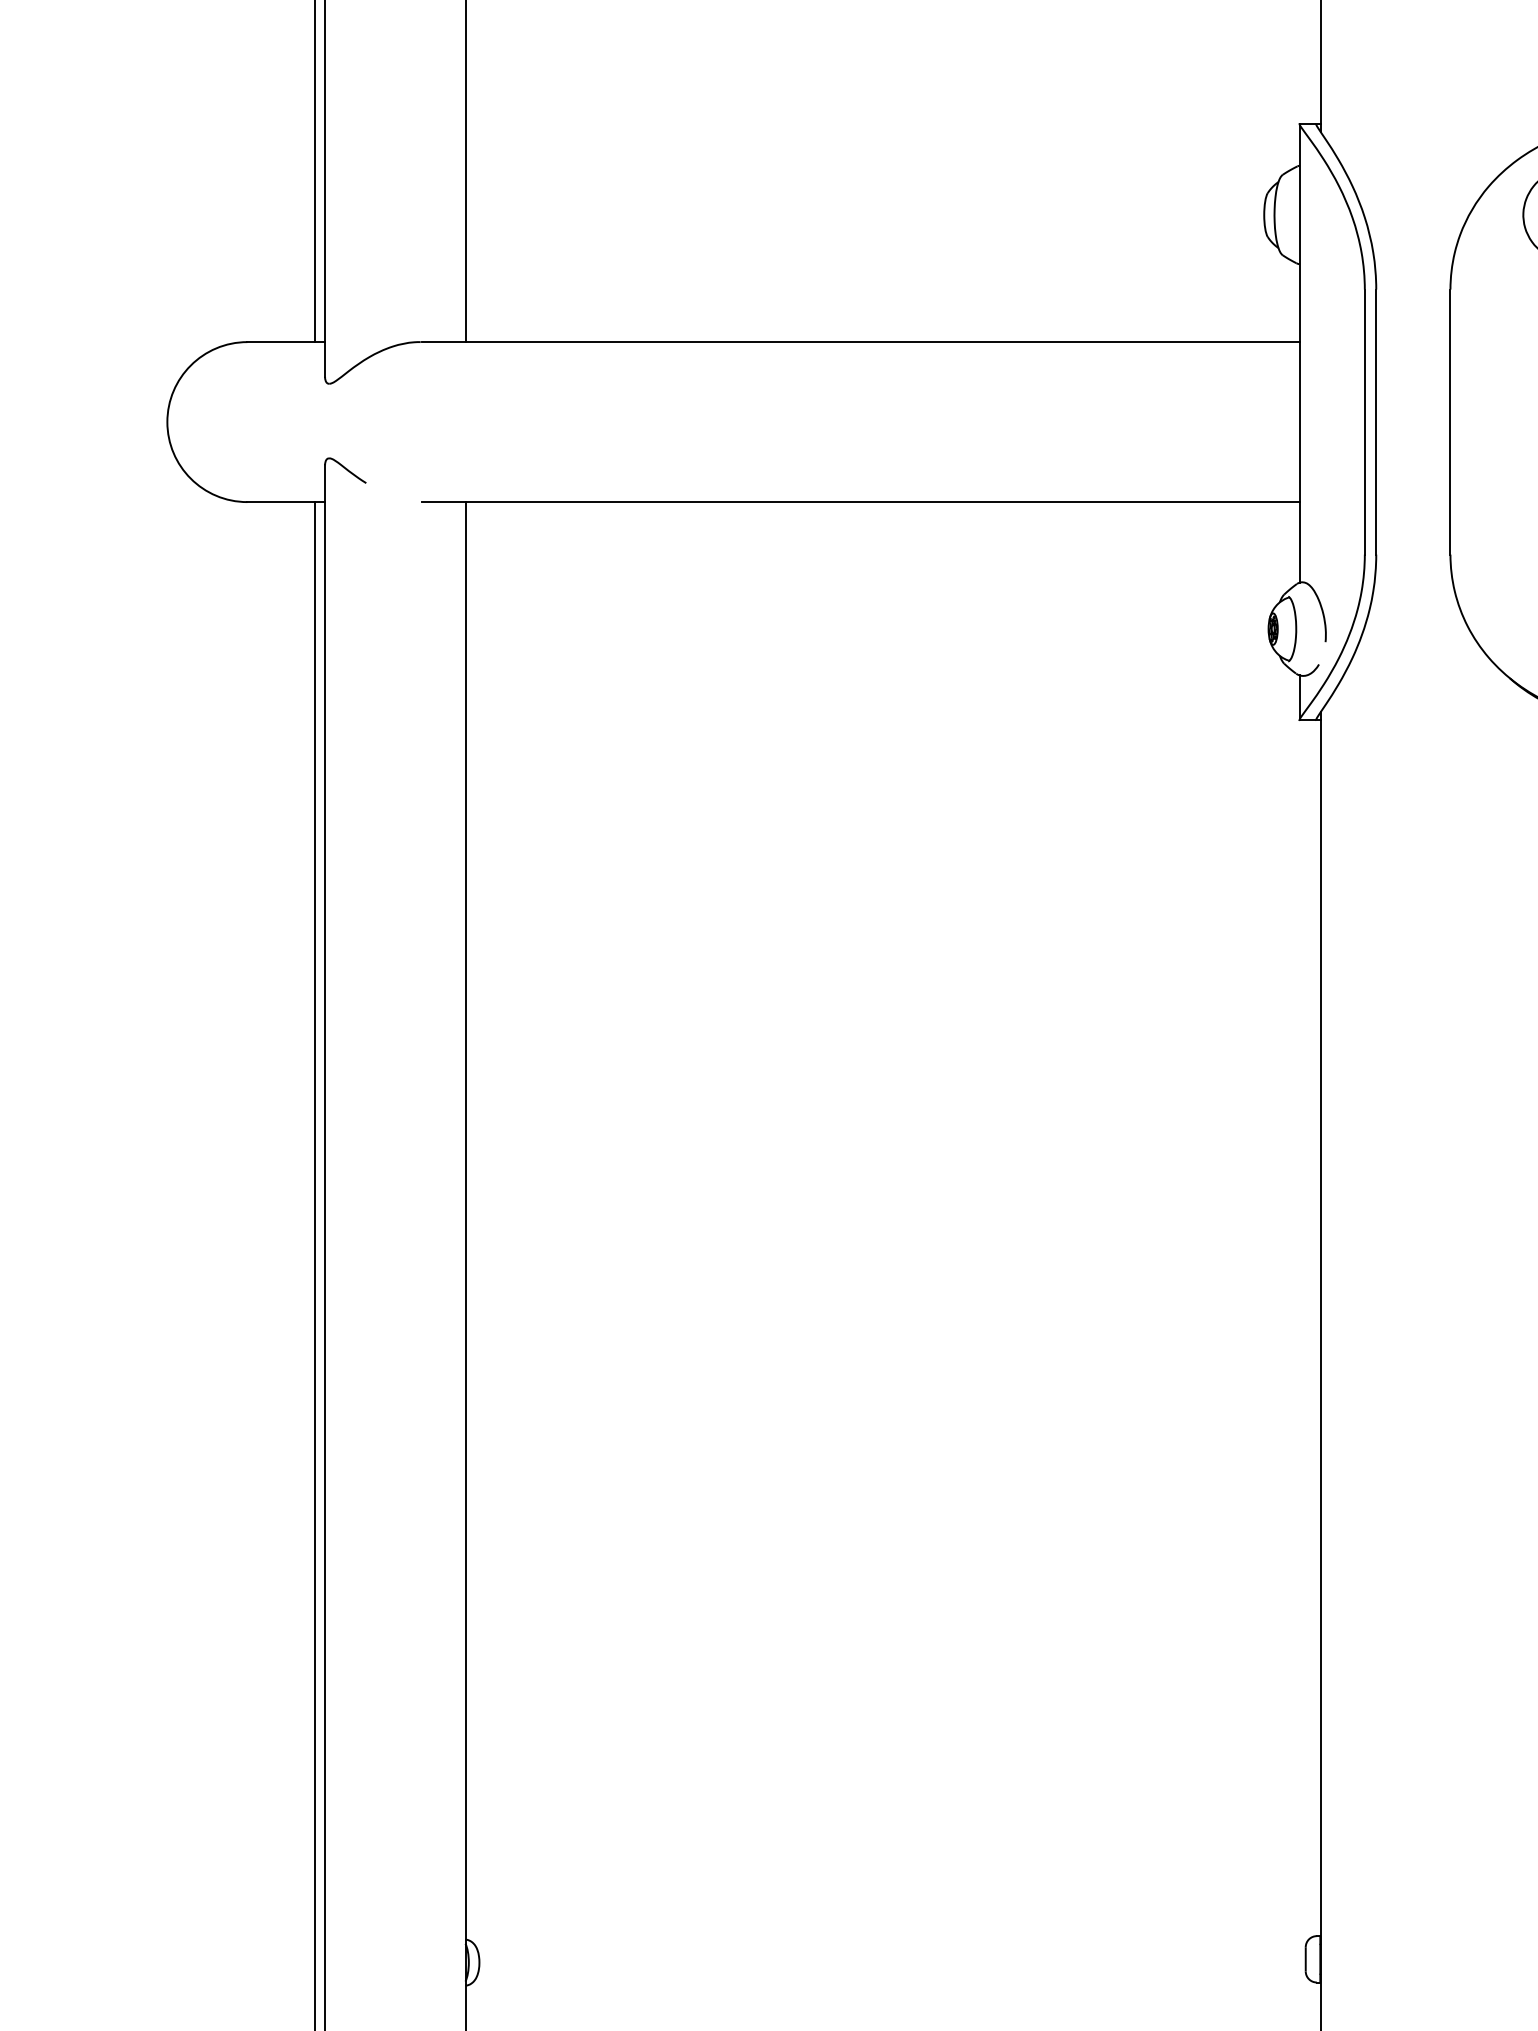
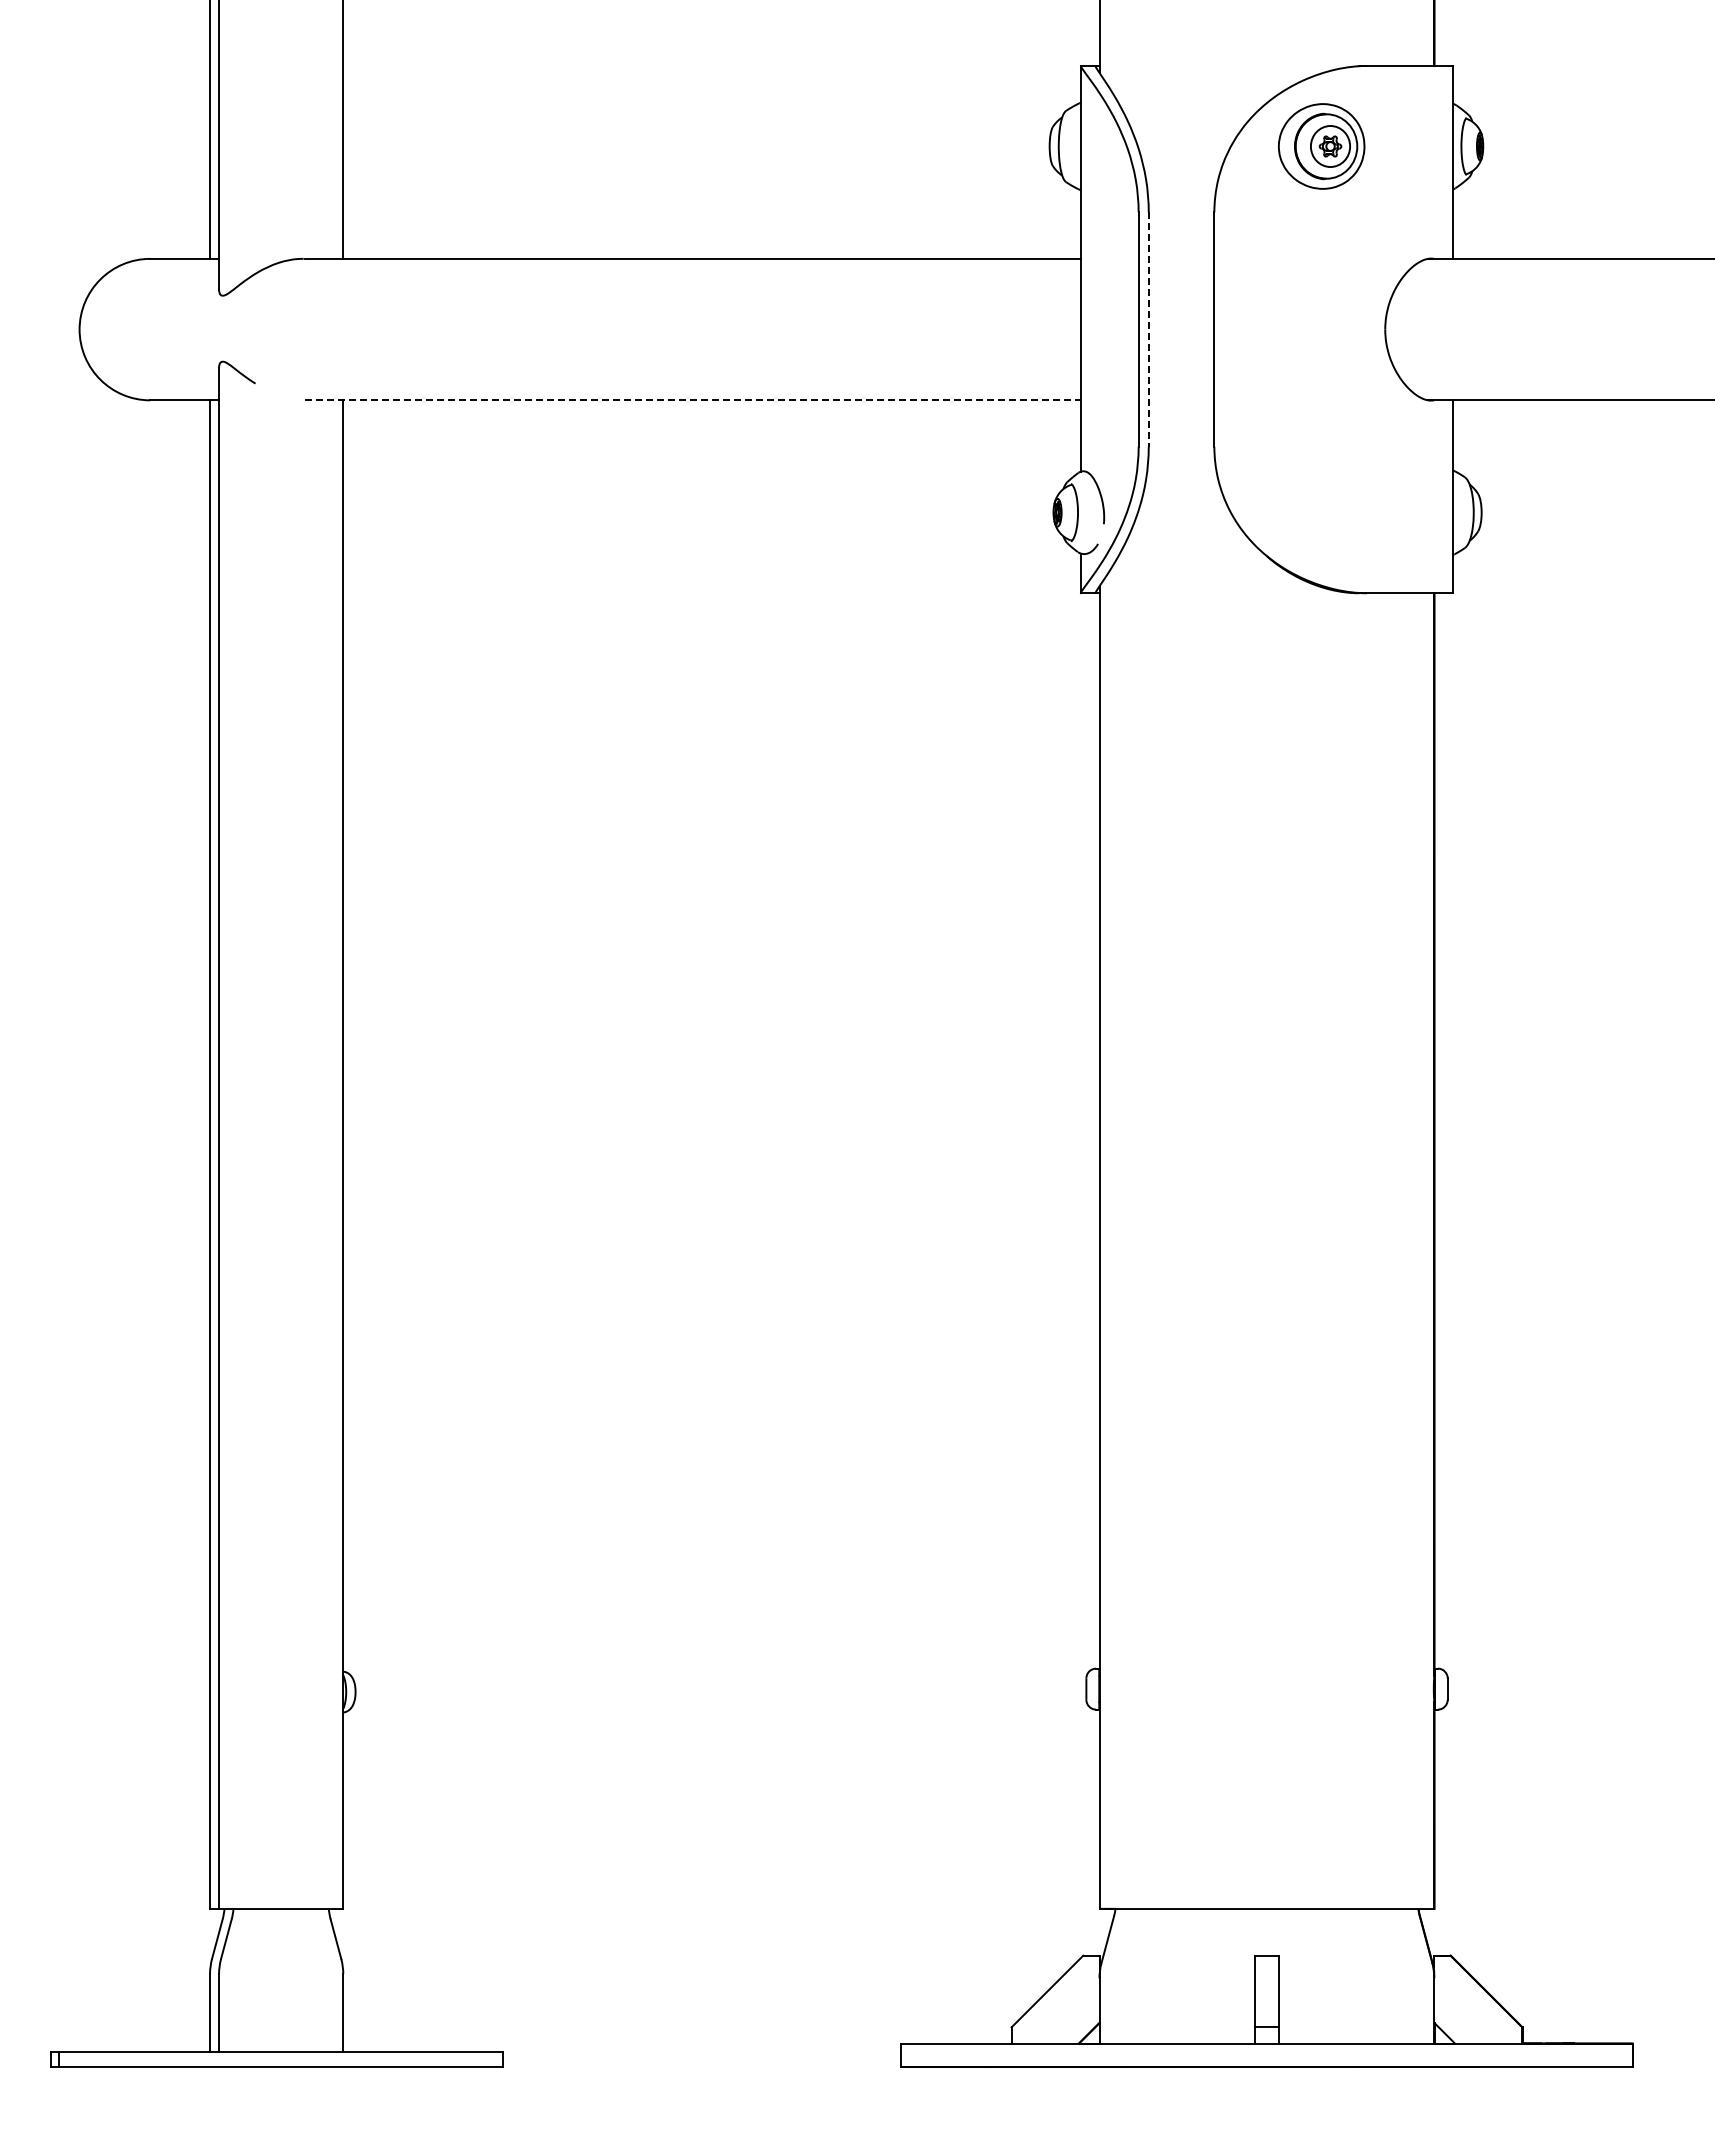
line: (1375, 423) -> (1148, 330), solid -> dashed
line: (861, 502) -> (693, 400), solid -> dashed

